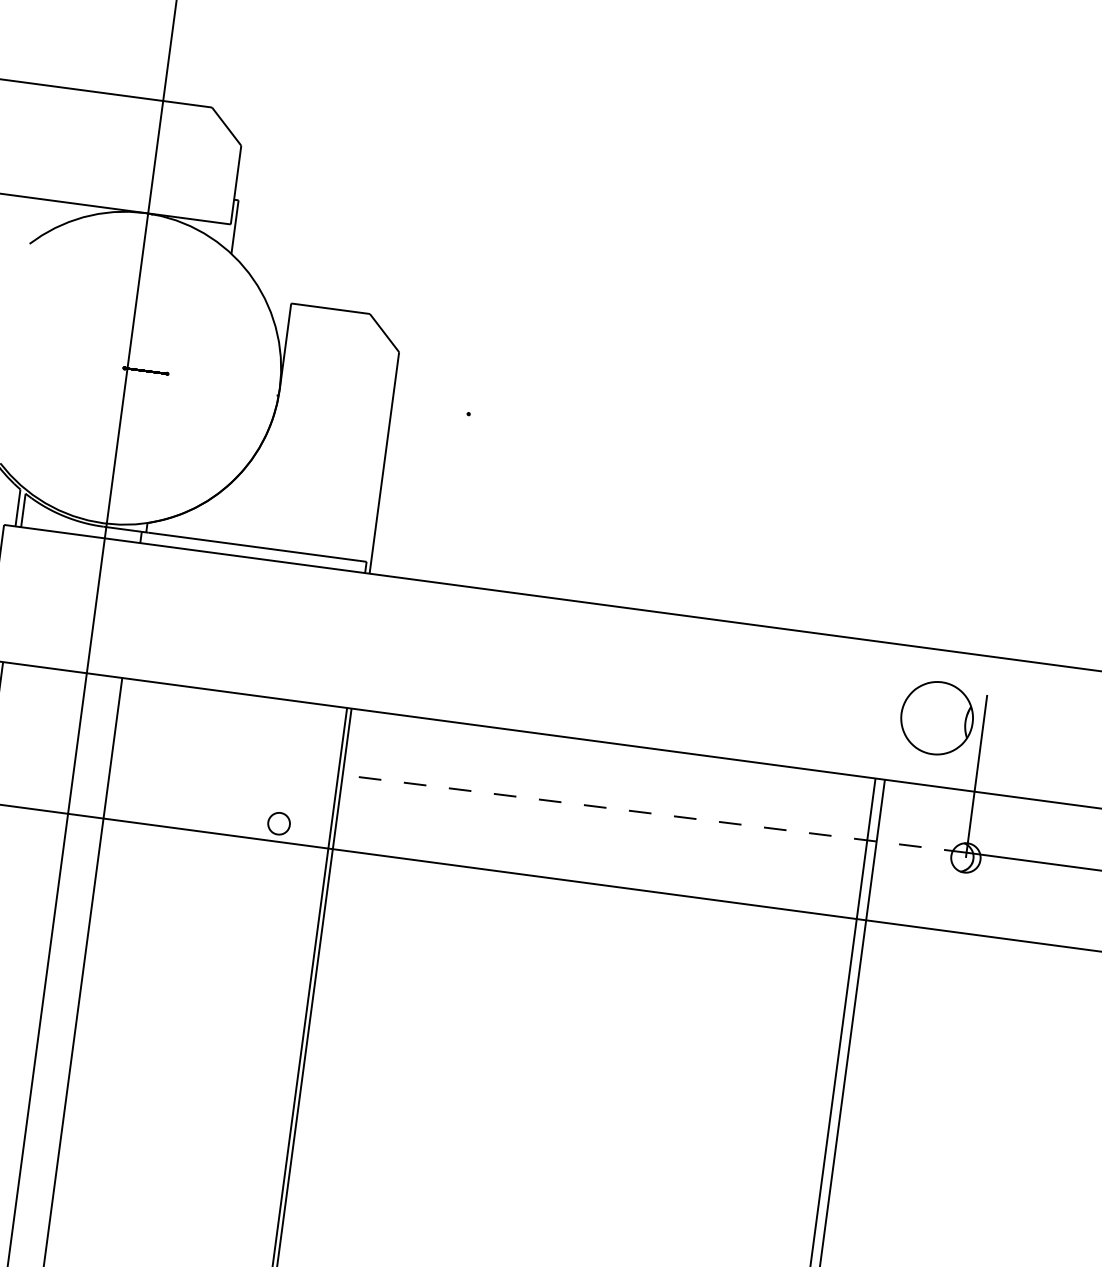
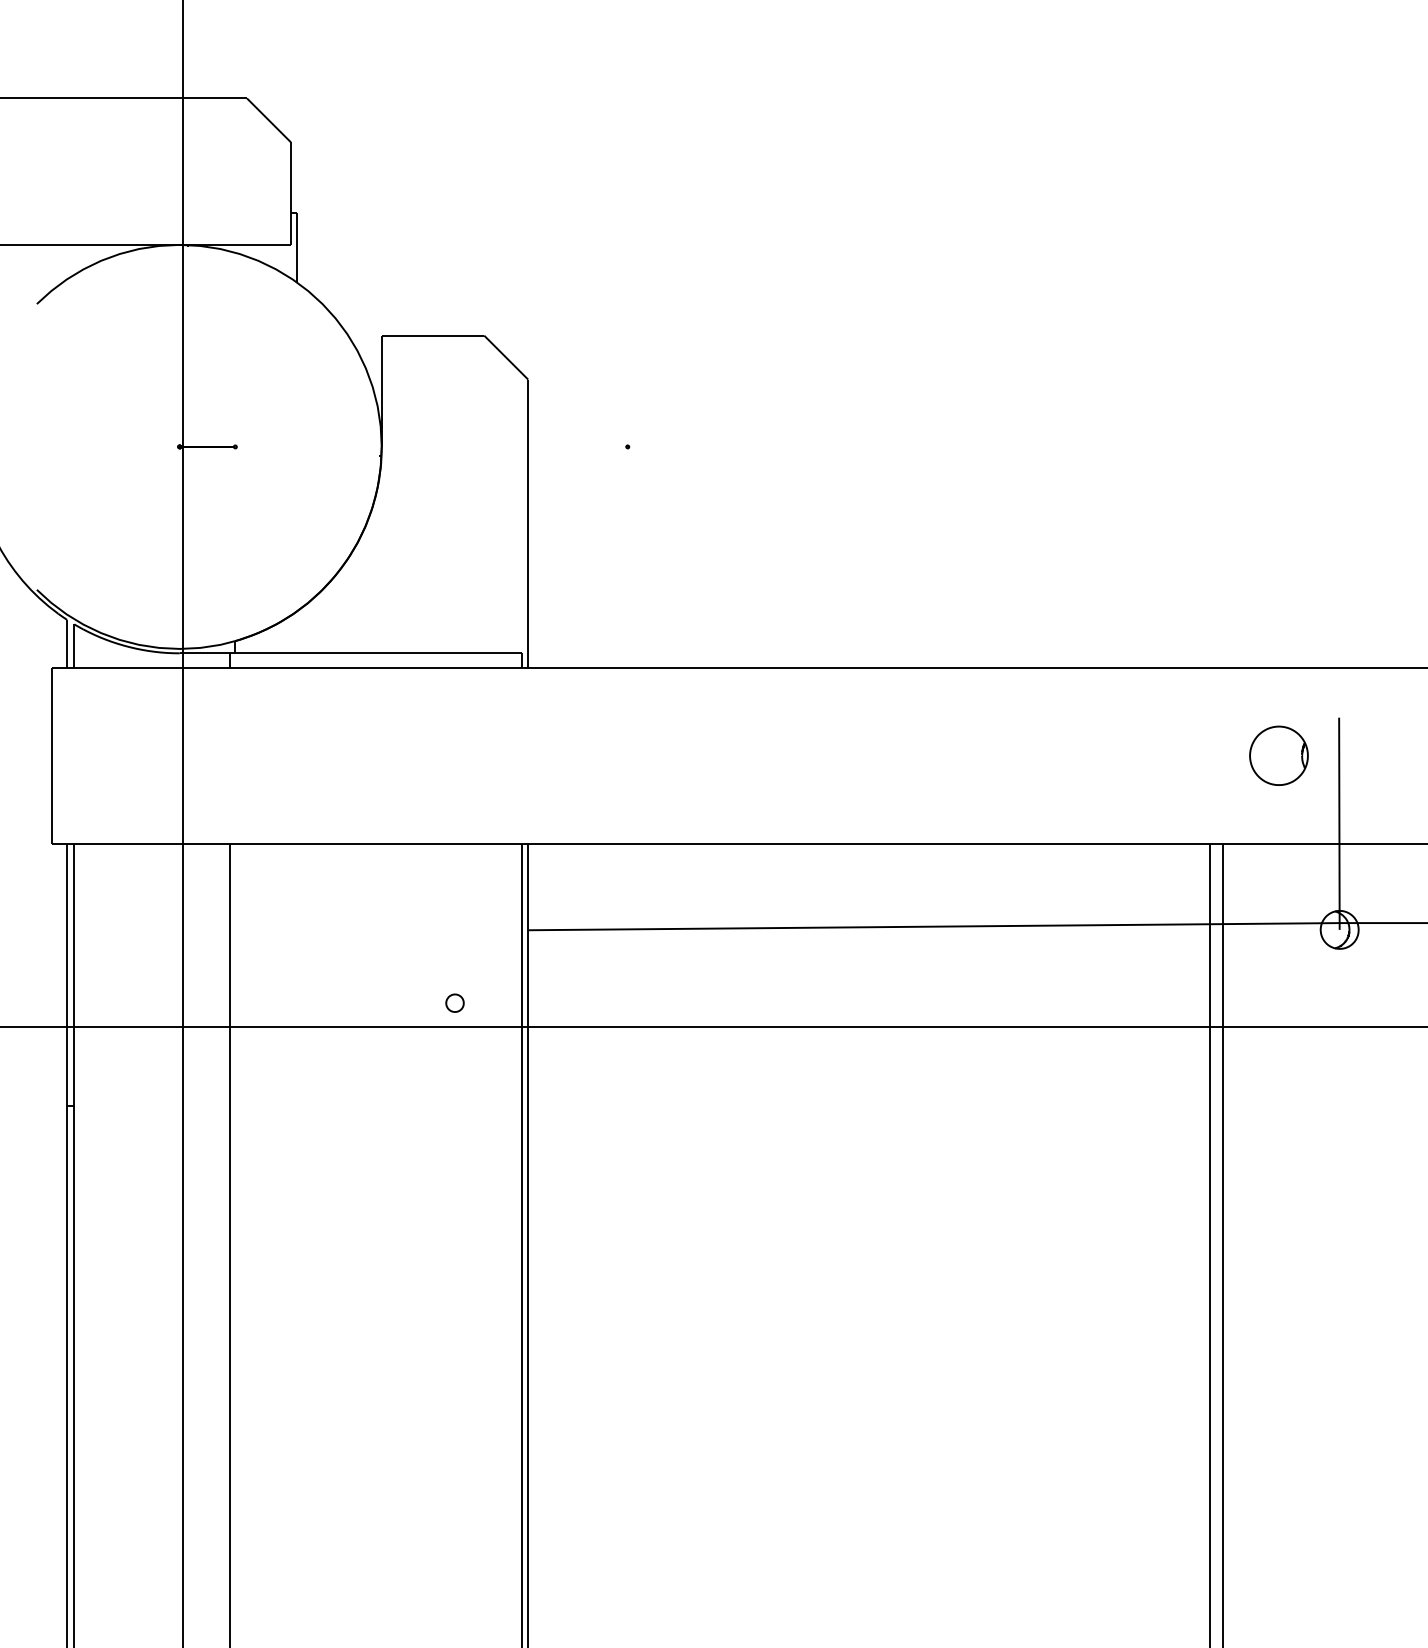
part: (936, 717) -> (1278, 755), size x0.62
line: (654, 813) -> (933, 926), dashed -> solid
part: (278, 823) -> (454, 1002), size x0.62

